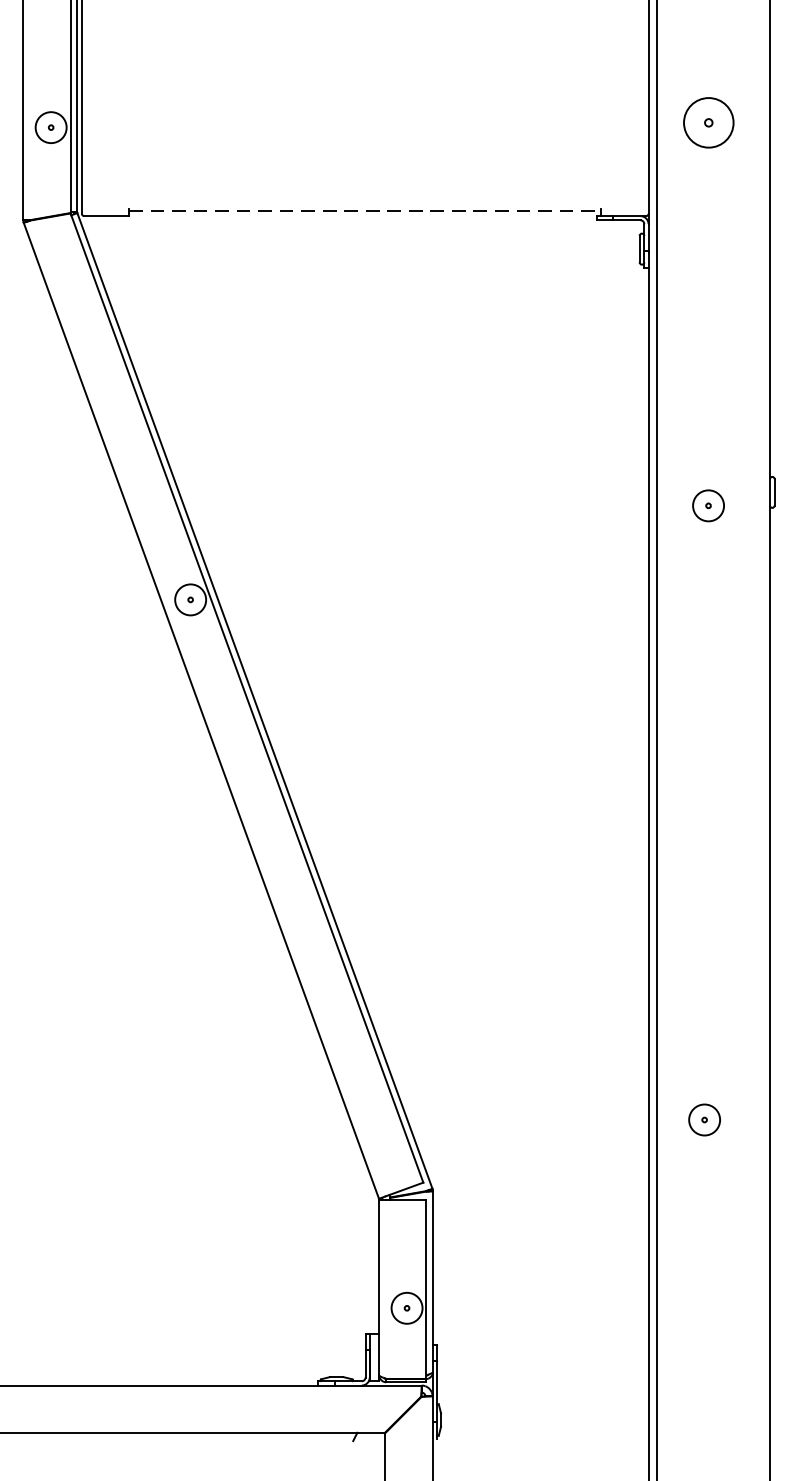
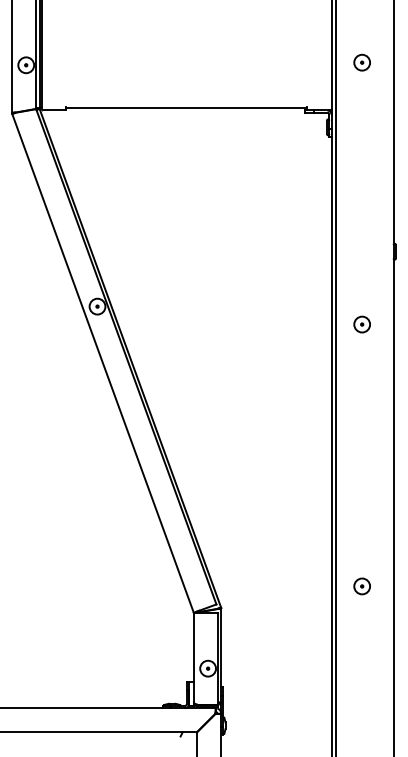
part: (707, 122) -> (361, 62), size x0.62
line: (364, 212) -> (186, 108), dashed -> solid
part: (707, 505) -> (361, 324), moved
part: (703, 1120) -> (361, 586), moved

